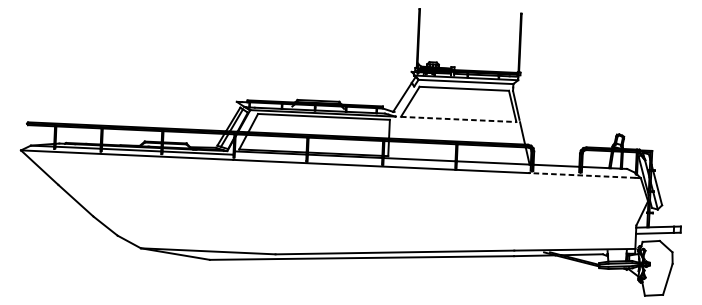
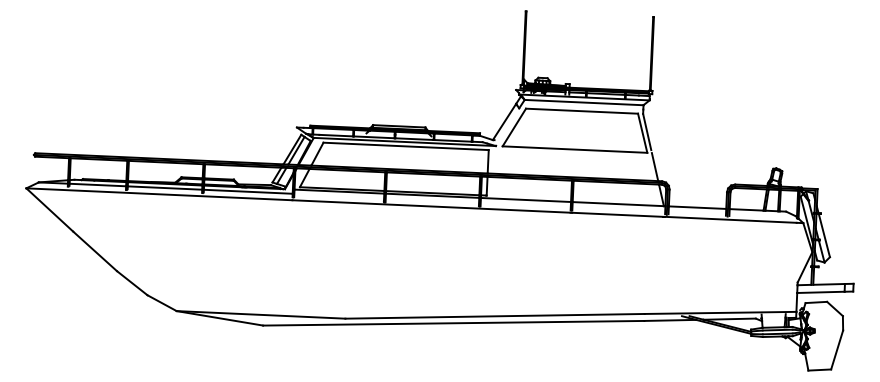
line: (459, 119) -> (575, 149), dashed -> solid
line: (582, 175) -> (730, 219), dashed -> solid

